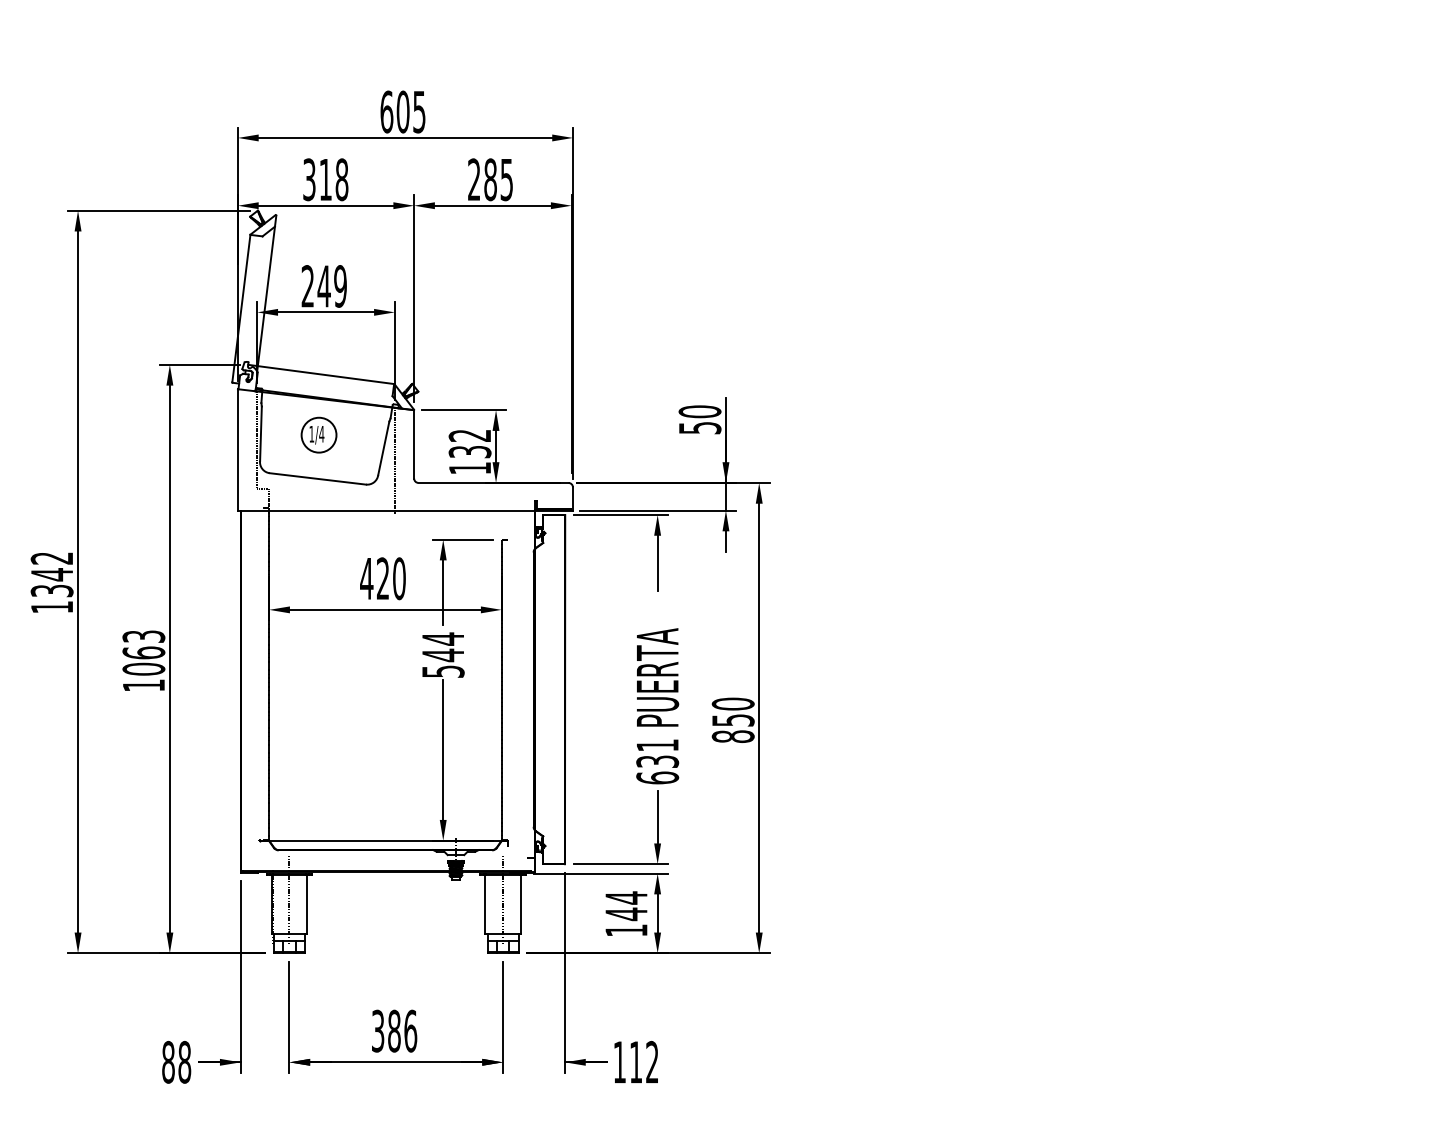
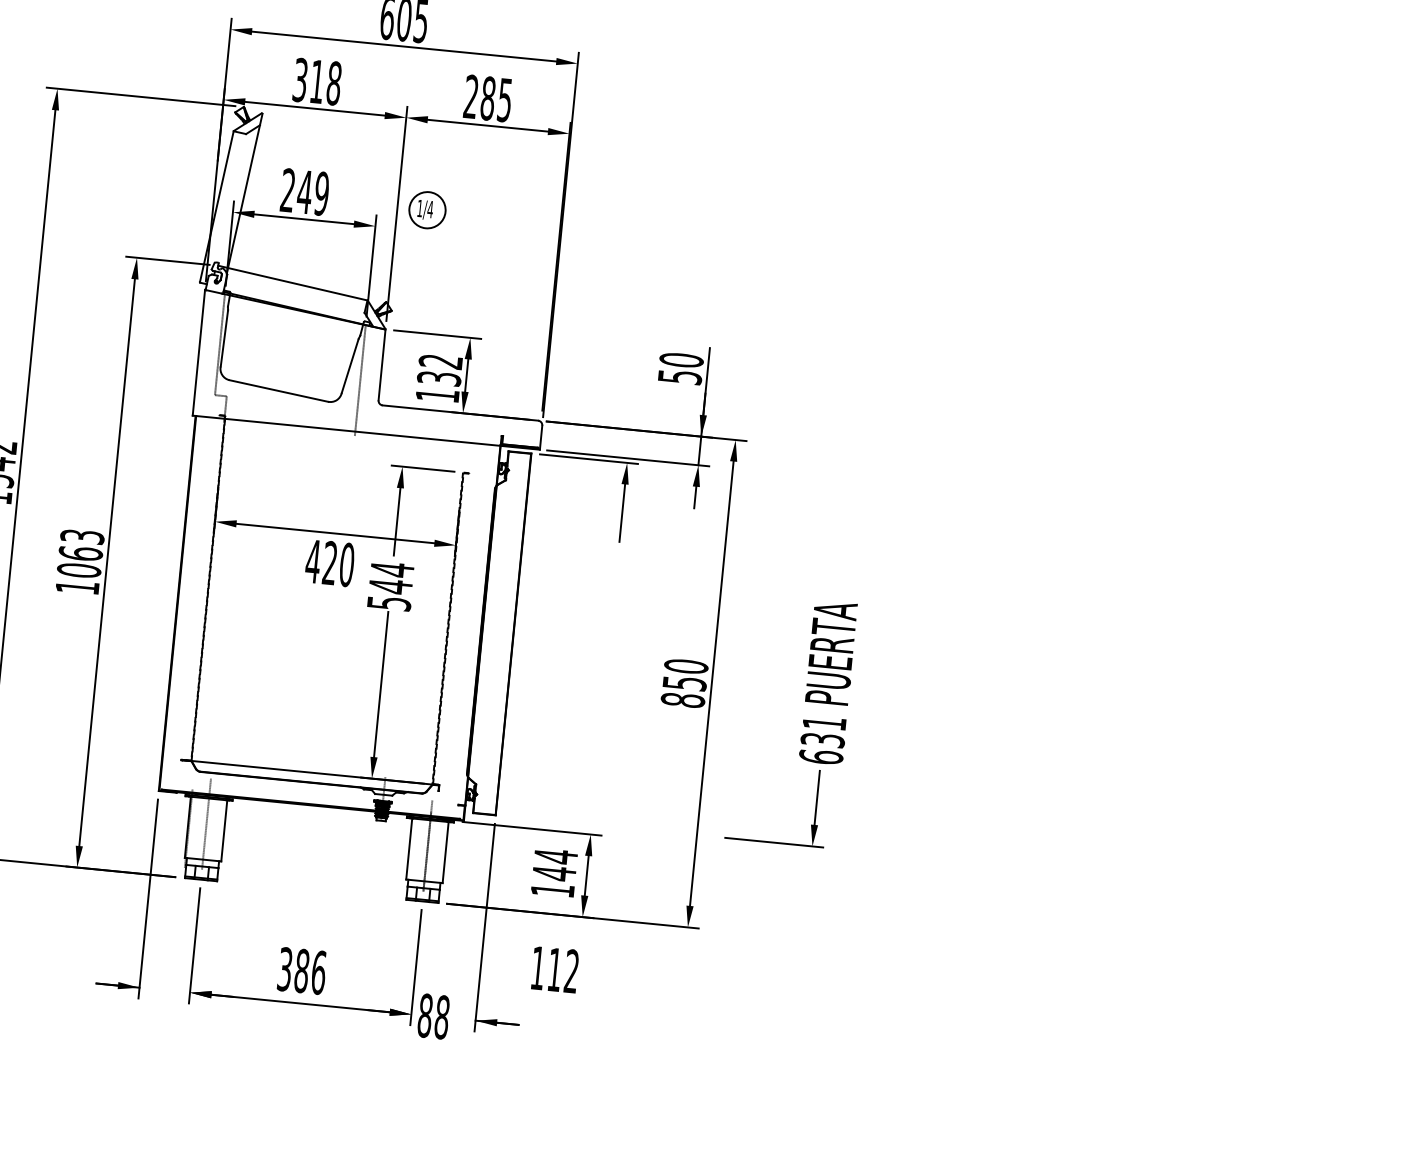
part: (318, 434) -> (426, 209), moved
text: (382, 578) -> (329, 562), moved
part: (637, 746) -> (803, 722), moved
text: (176, 1061) -> (433, 1015), moved
text: (635, 1061) -> (554, 968), moved

